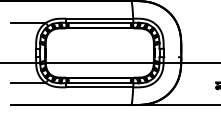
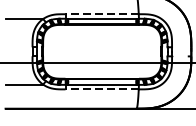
line: (99, 18) -> (101, 14), solid -> dashed
line: (99, 87) -> (101, 89), solid -> dashed

